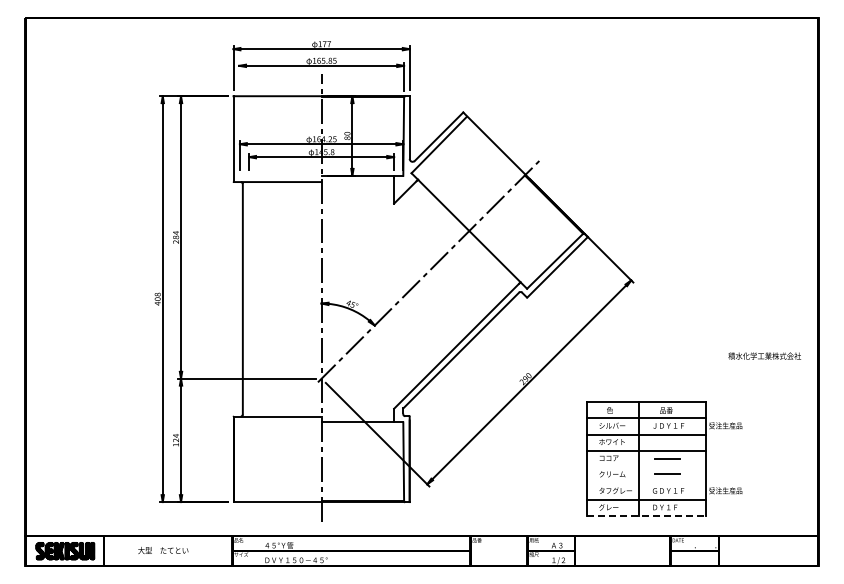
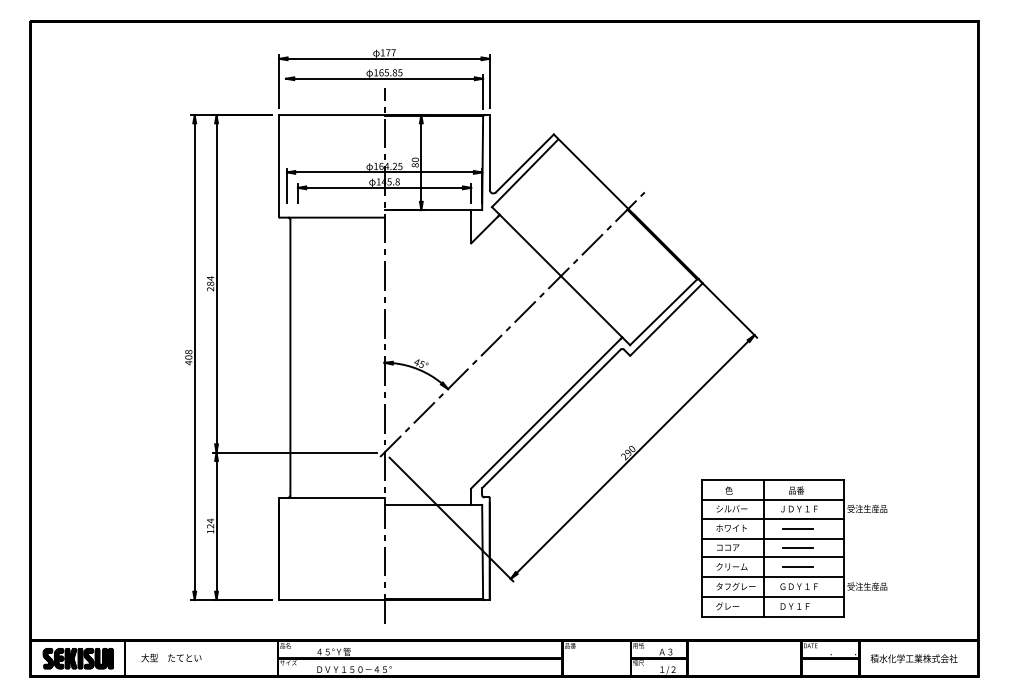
text: (764, 355) -> (913, 657), moved
line: (667, 442) -> (797, 528), added
line: (646, 466) -> (772, 557), added
line: (646, 483) -> (772, 577), added
line: (647, 516) -> (773, 617), dashed -> solid
text: (163, 550) -> (171, 657), moved

